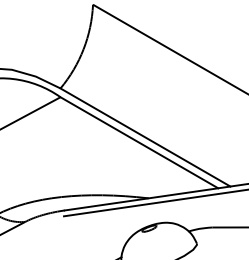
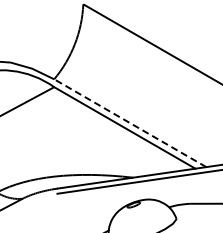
line: (145, 137) -> (130, 123), solid -> dashed

